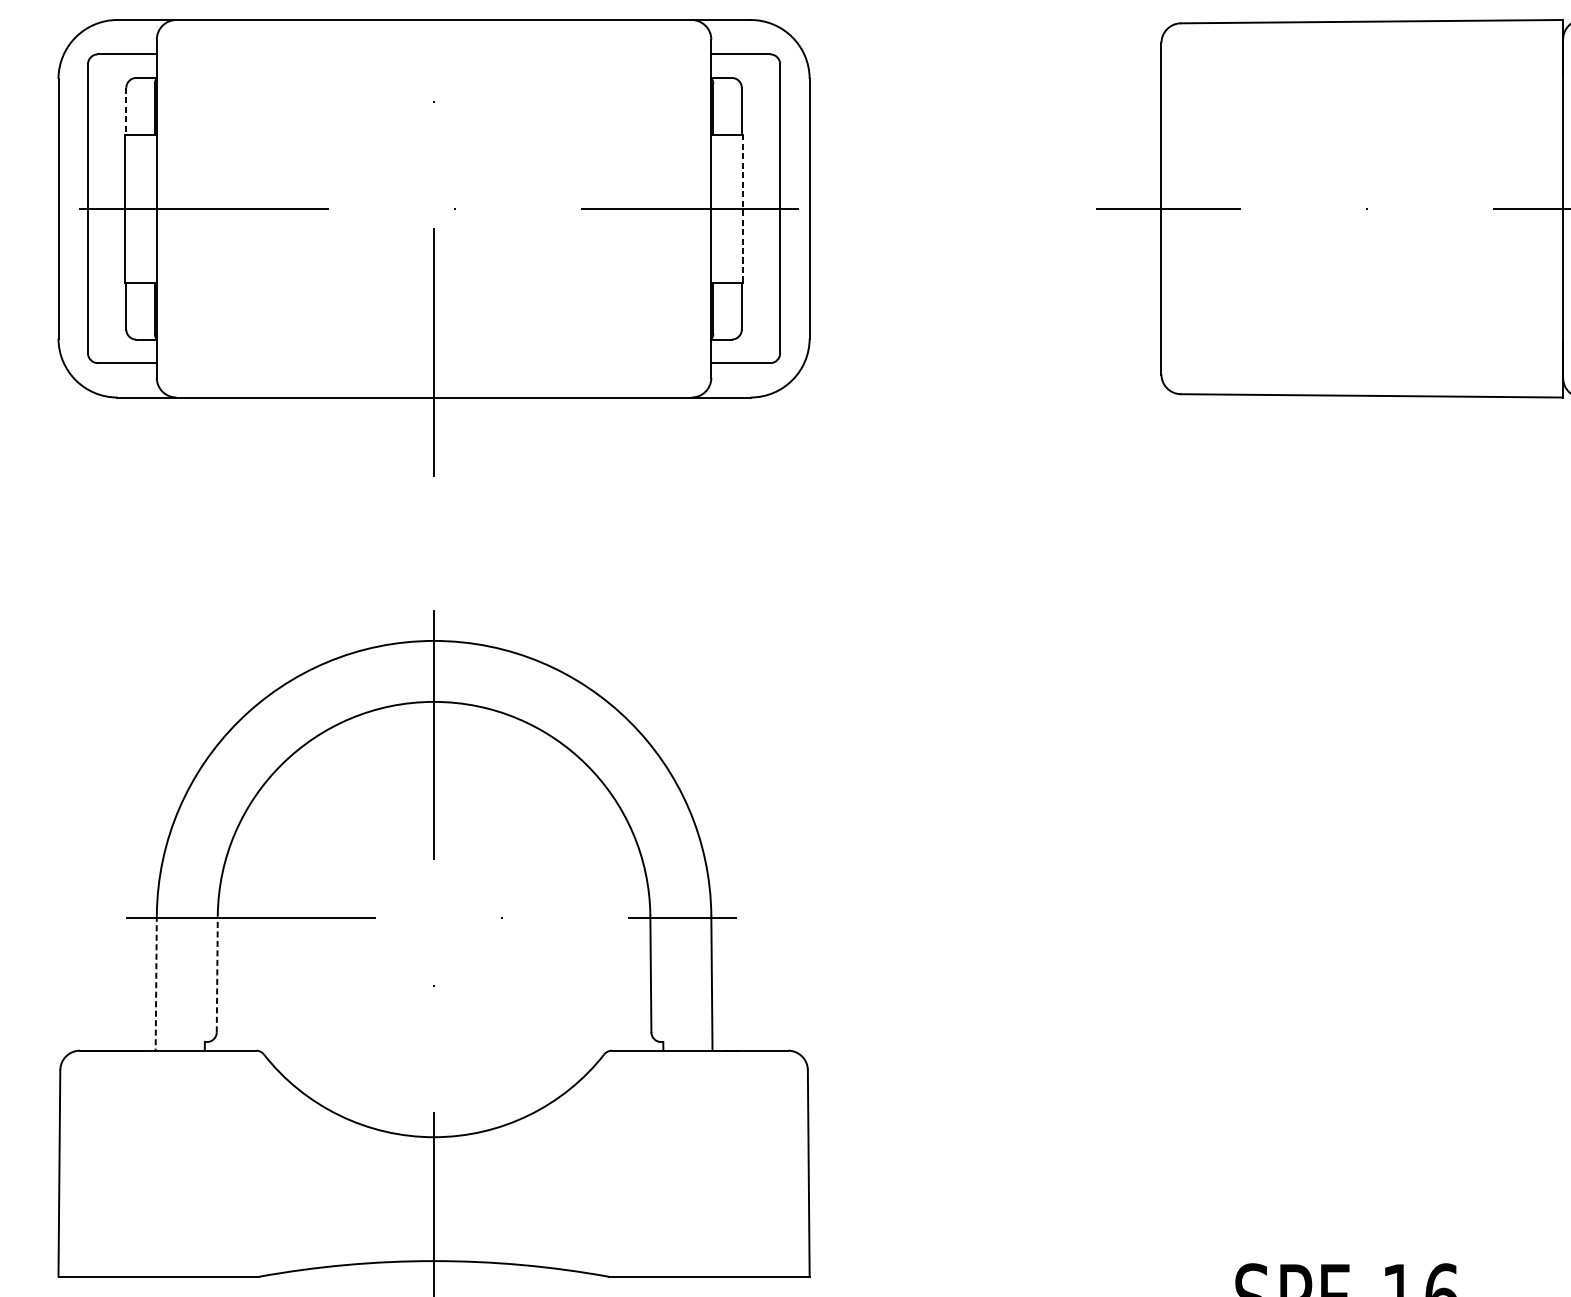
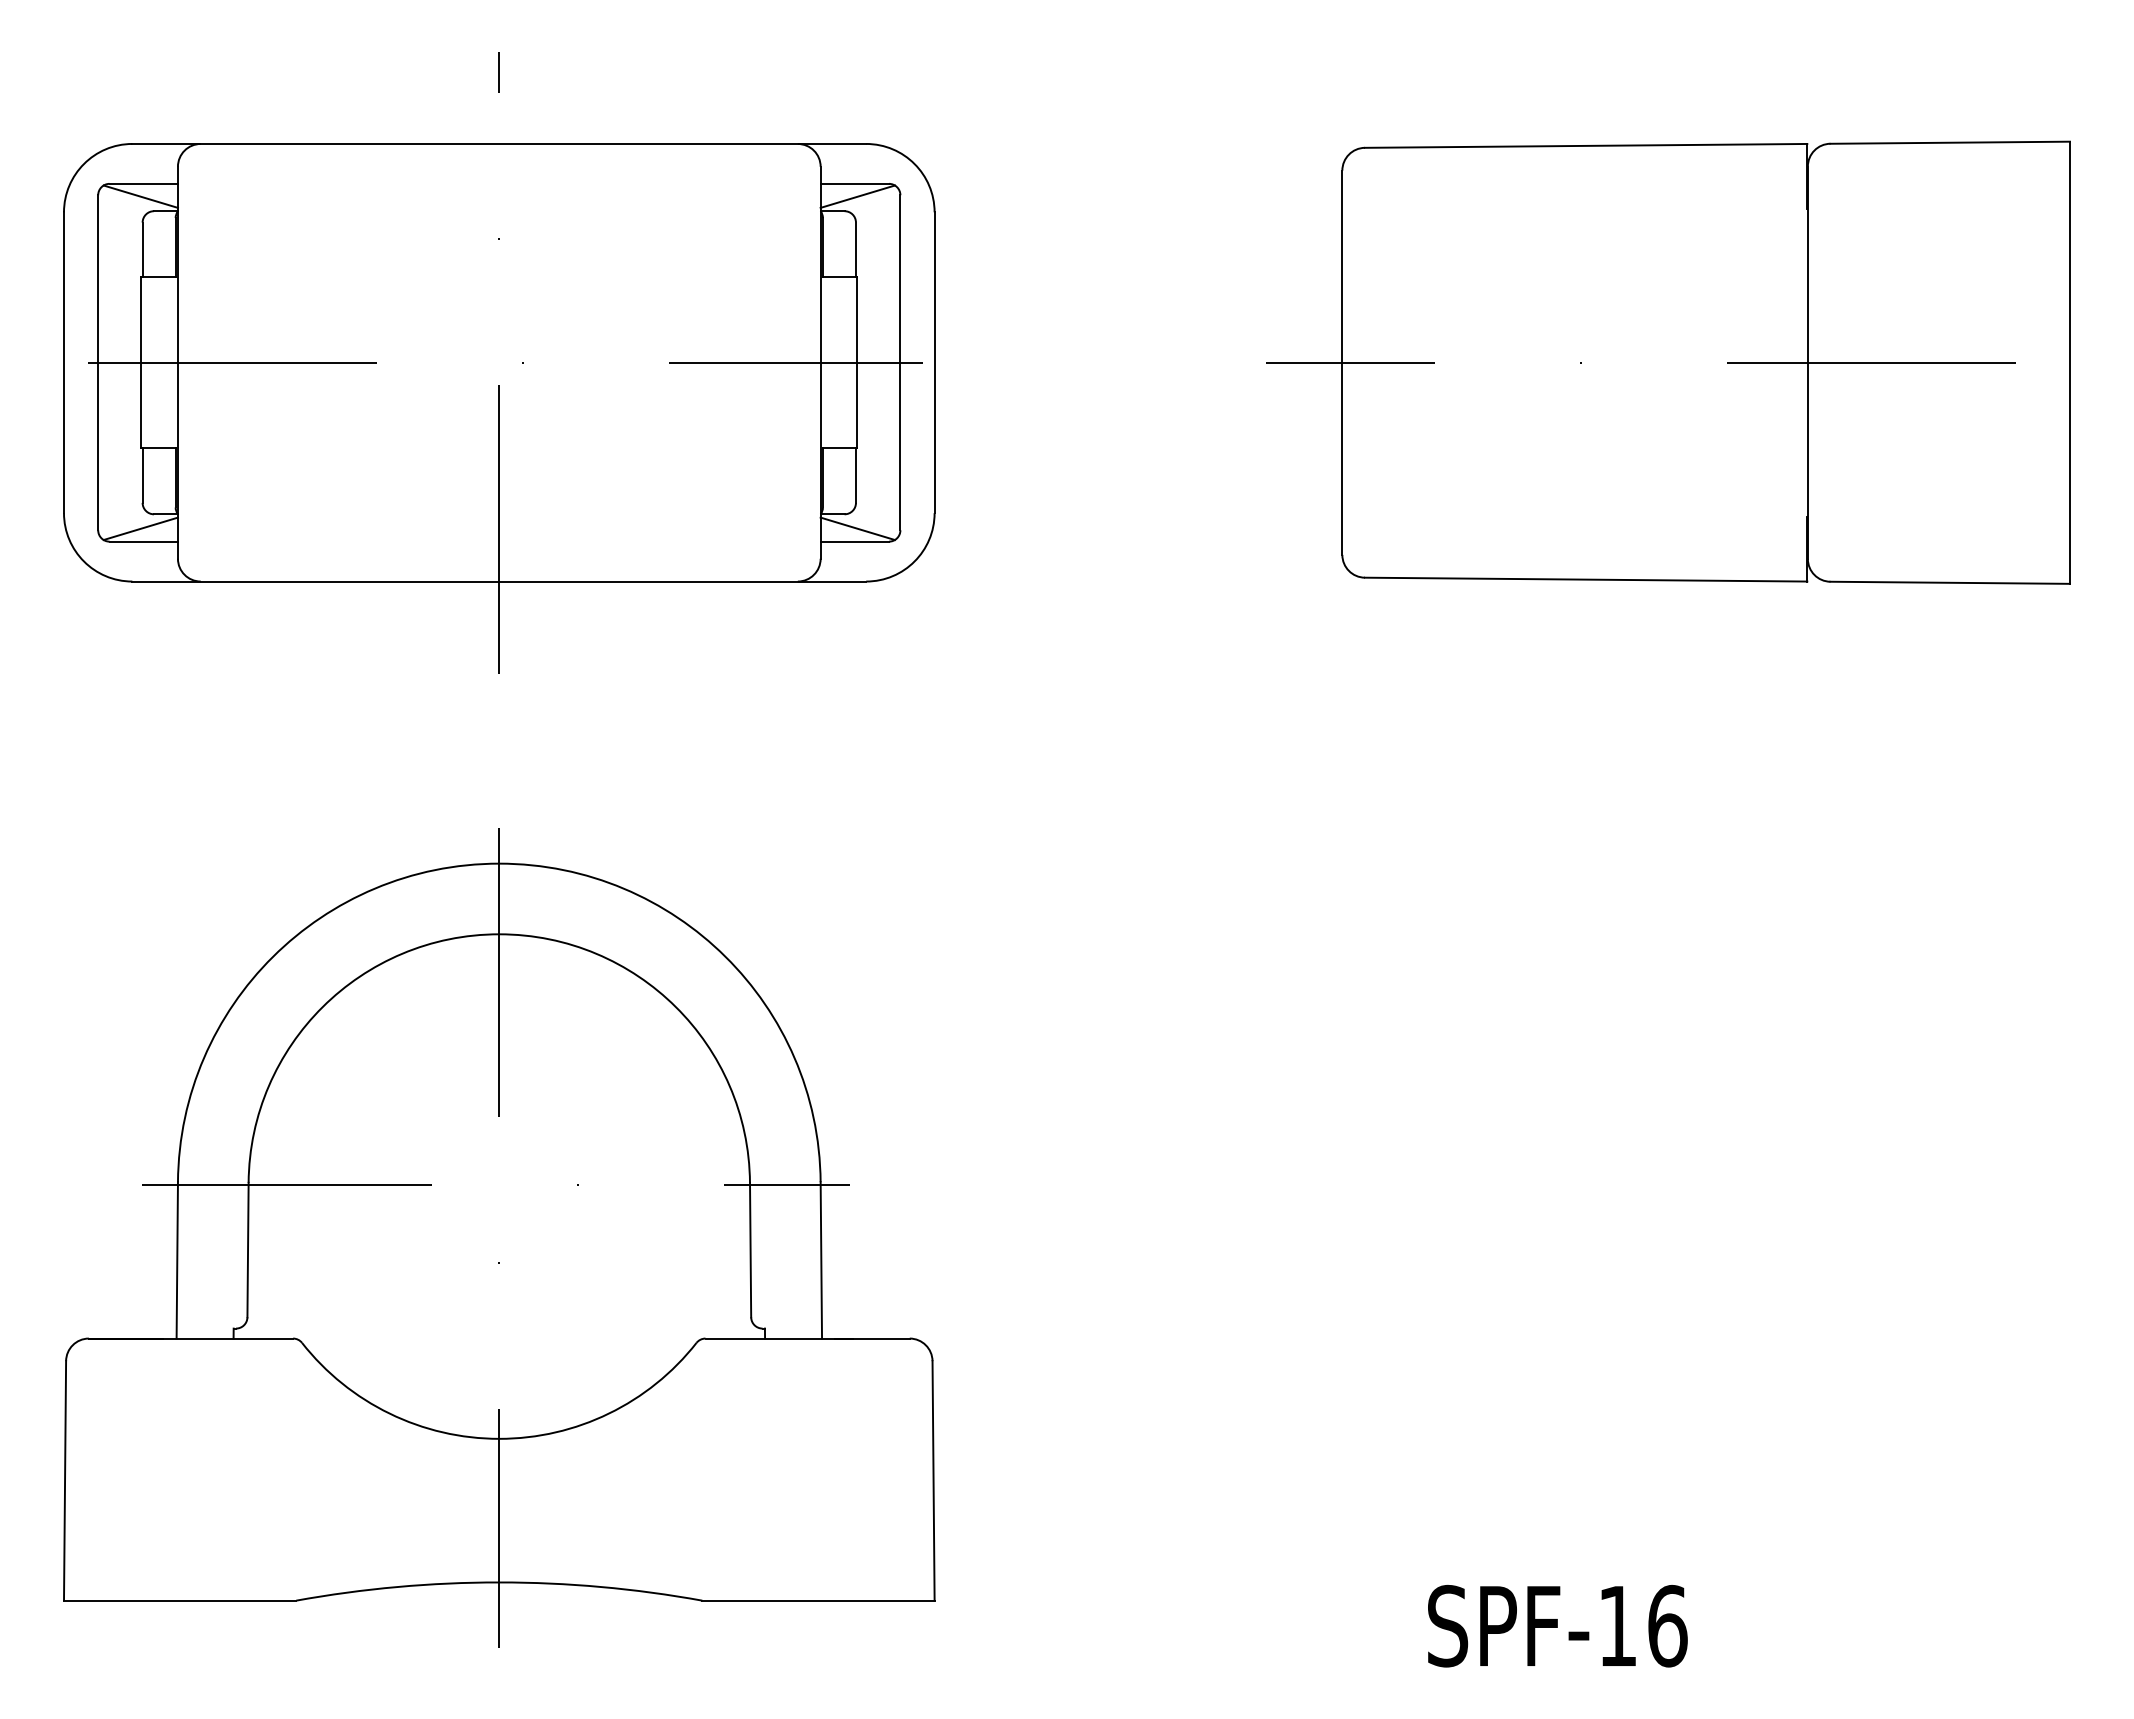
line: (124, 65) -> (140, 196), added
line: (743, 65) -> (857, 196), added
line: (126, 111) -> (142, 250), dashed -> solid
line: (743, 208) -> (857, 362), dashed -> solid
line: (124, 351) -> (140, 528), added
line: (743, 351) -> (857, 528), added
line: (217, 973) -> (248, 1249), dashed -> solid
line: (156, 983) -> (177, 1260), dashed -> solid

